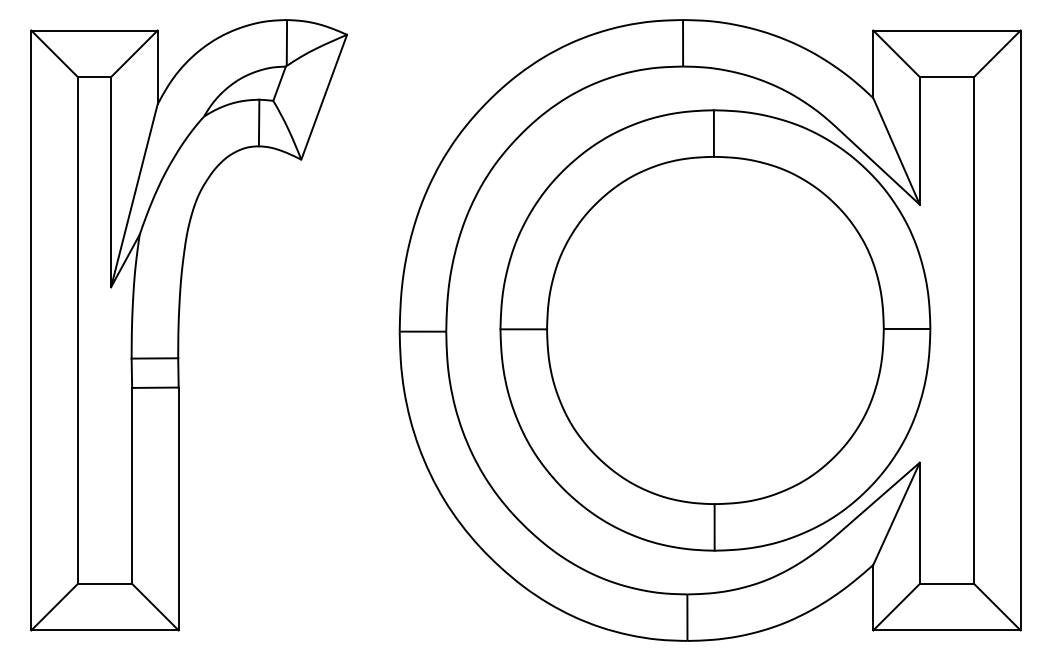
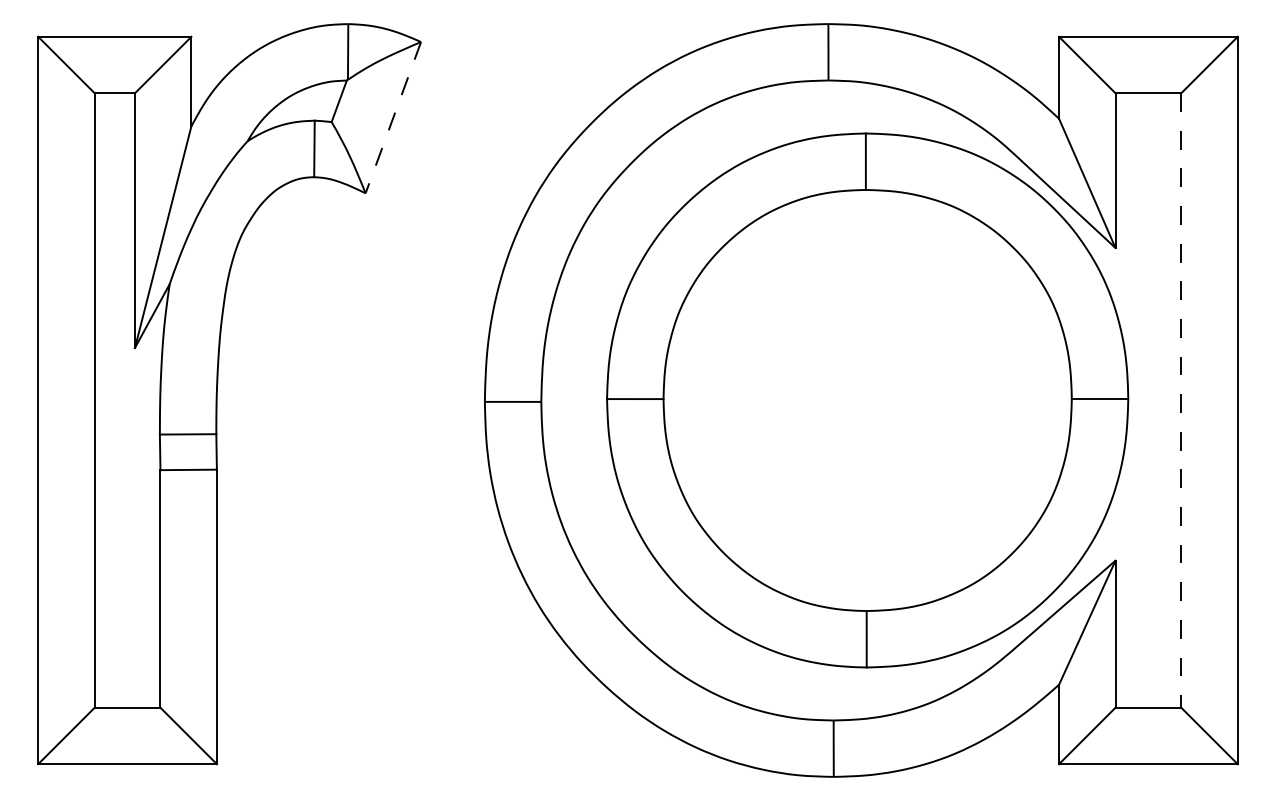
line: (324, 97) -> (393, 117), solid -> dashed
line: (974, 330) -> (1181, 400), solid -> dashed

